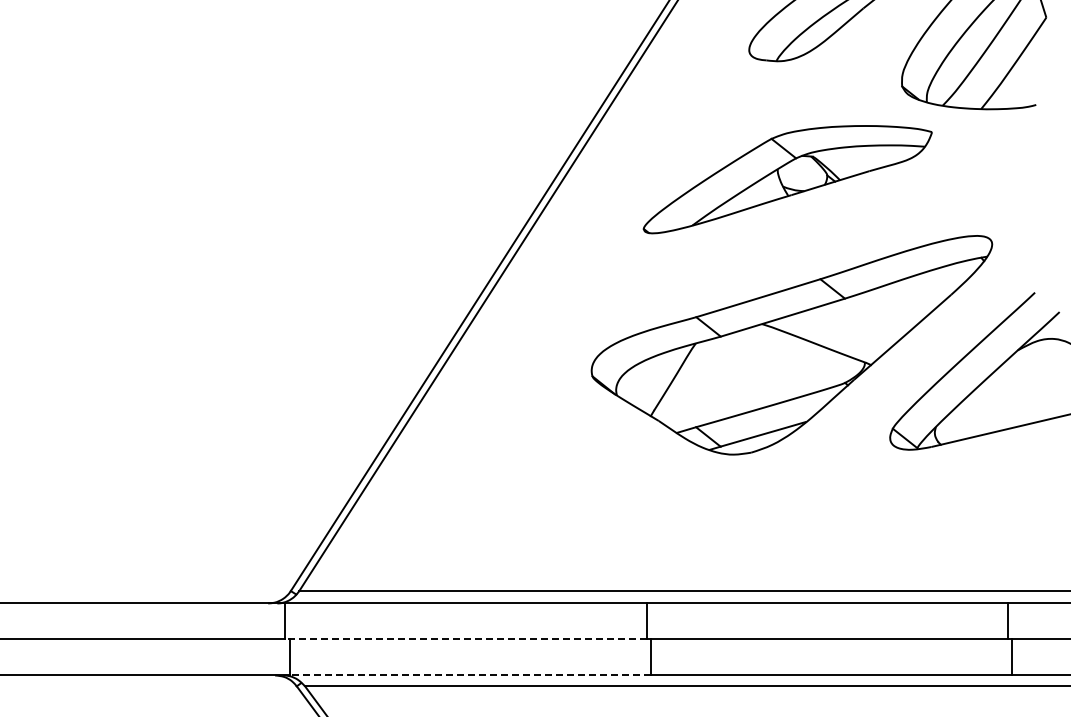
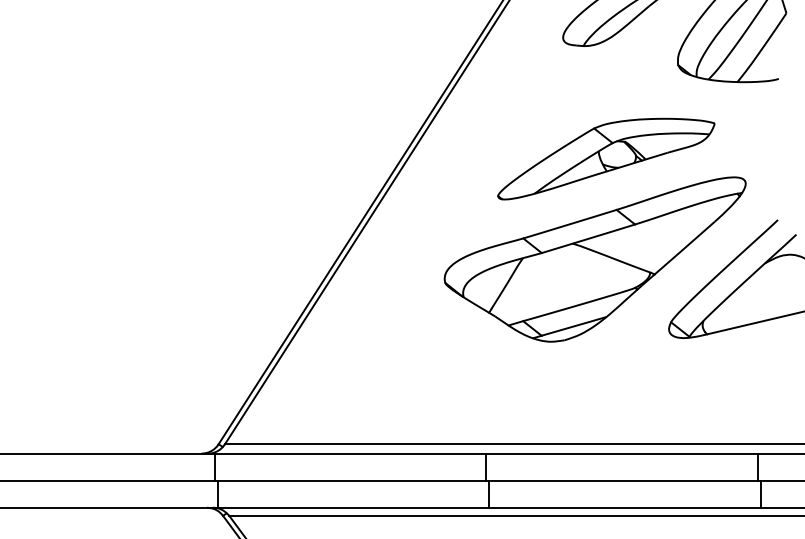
part: (787, 179) -> (606, 159), moved
line: (466, 639) -> (350, 480), dashed -> solid
line: (470, 675) -> (353, 507), dashed -> solid

